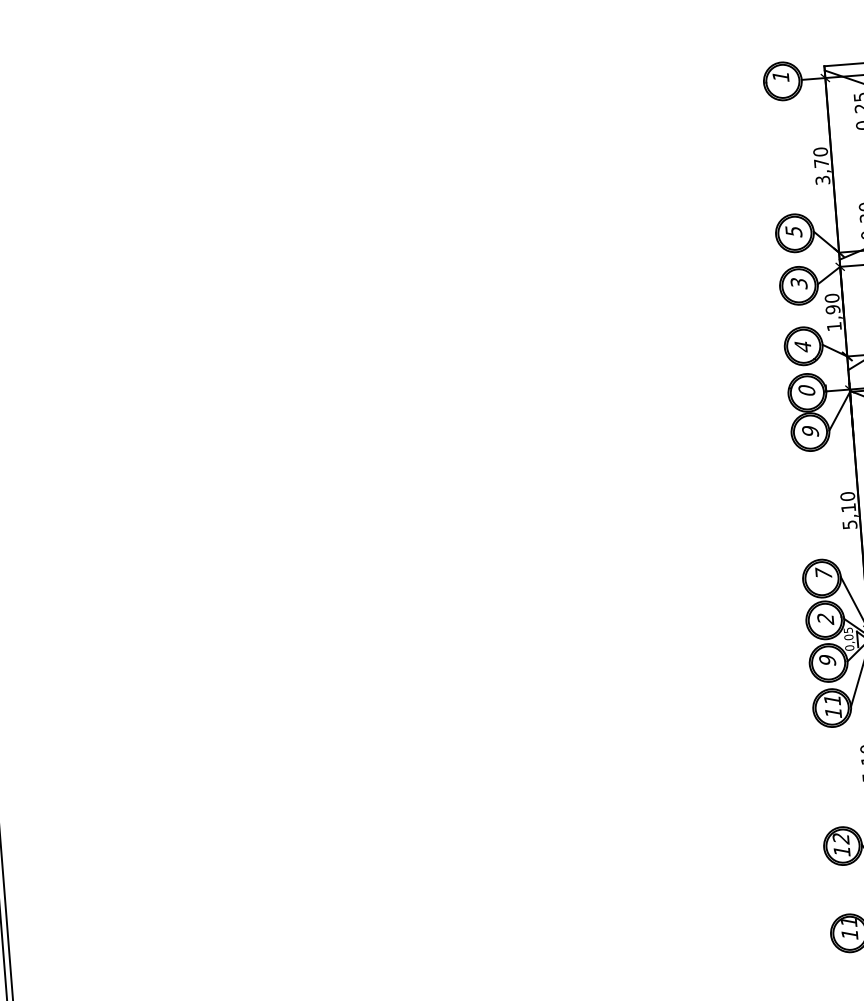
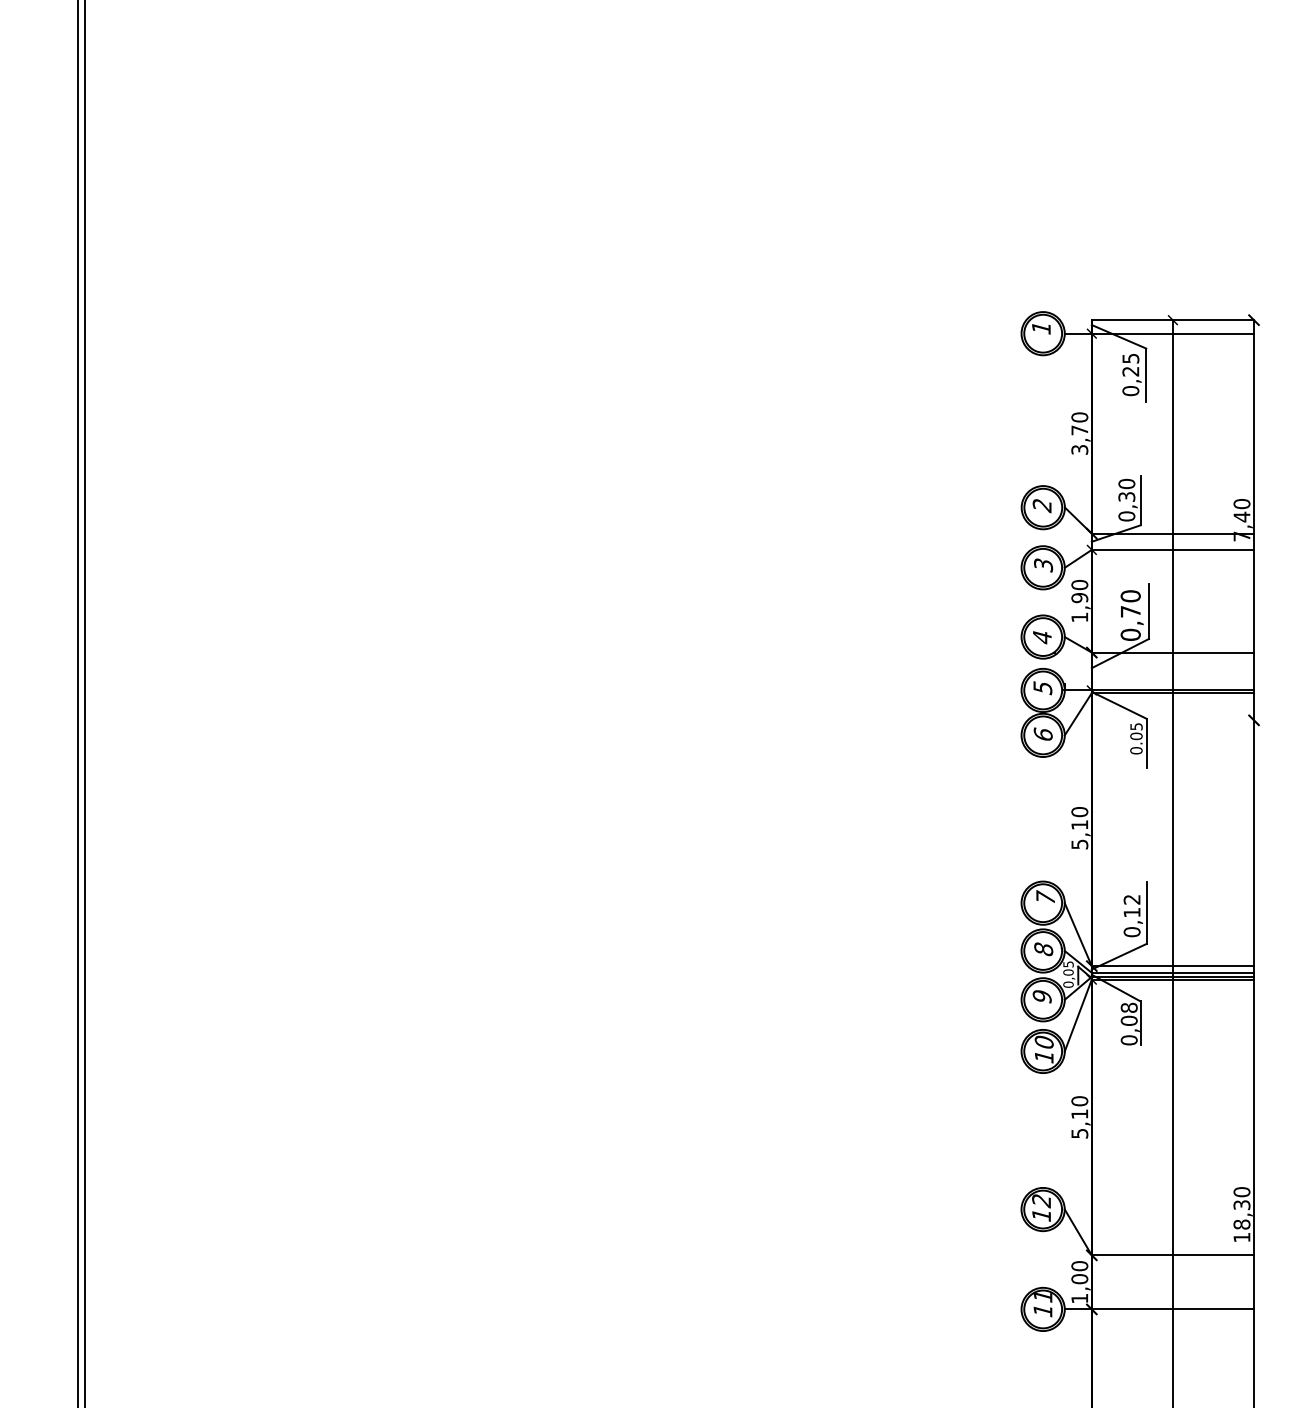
text: (793, 232) -> (1041, 506), 5 -> 2
text: (806, 391) -> (1042, 688), 0 -> 5
text: (809, 431) -> (1042, 734), 9 -> 6
text: (825, 619) -> (1043, 949), 2 -> 8
text: (831, 699) -> (1043, 1041), 11 -> 10

